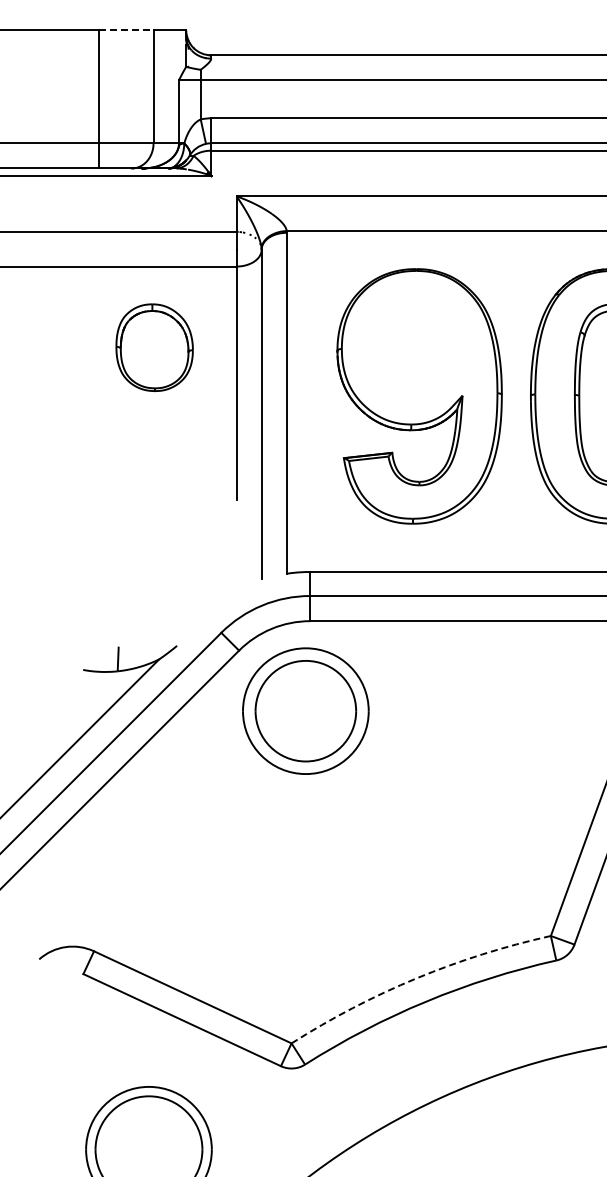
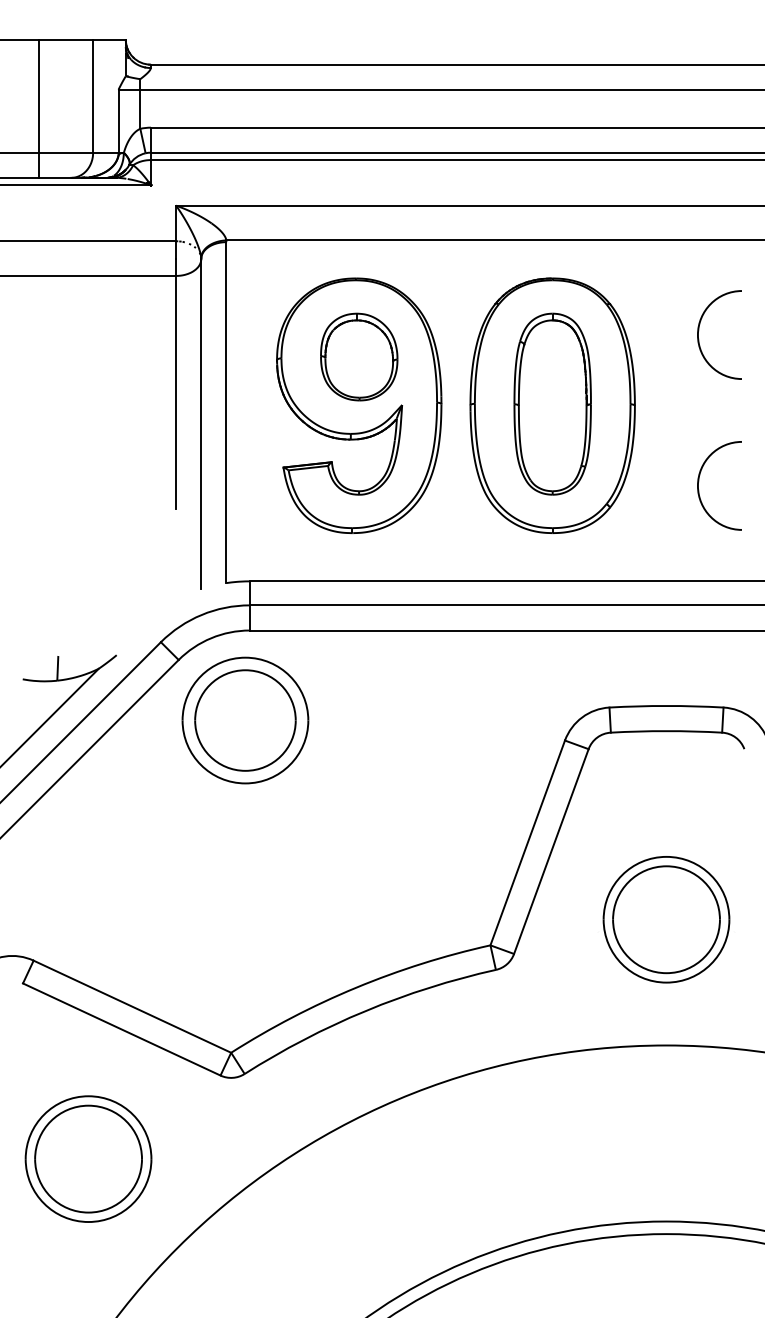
line: (126, 30) -> (66, 39), dashed -> solid
part: (154, 347) -> (359, 356), moved
arc: (416, 978) -> (356, 987), dashed -> solid

